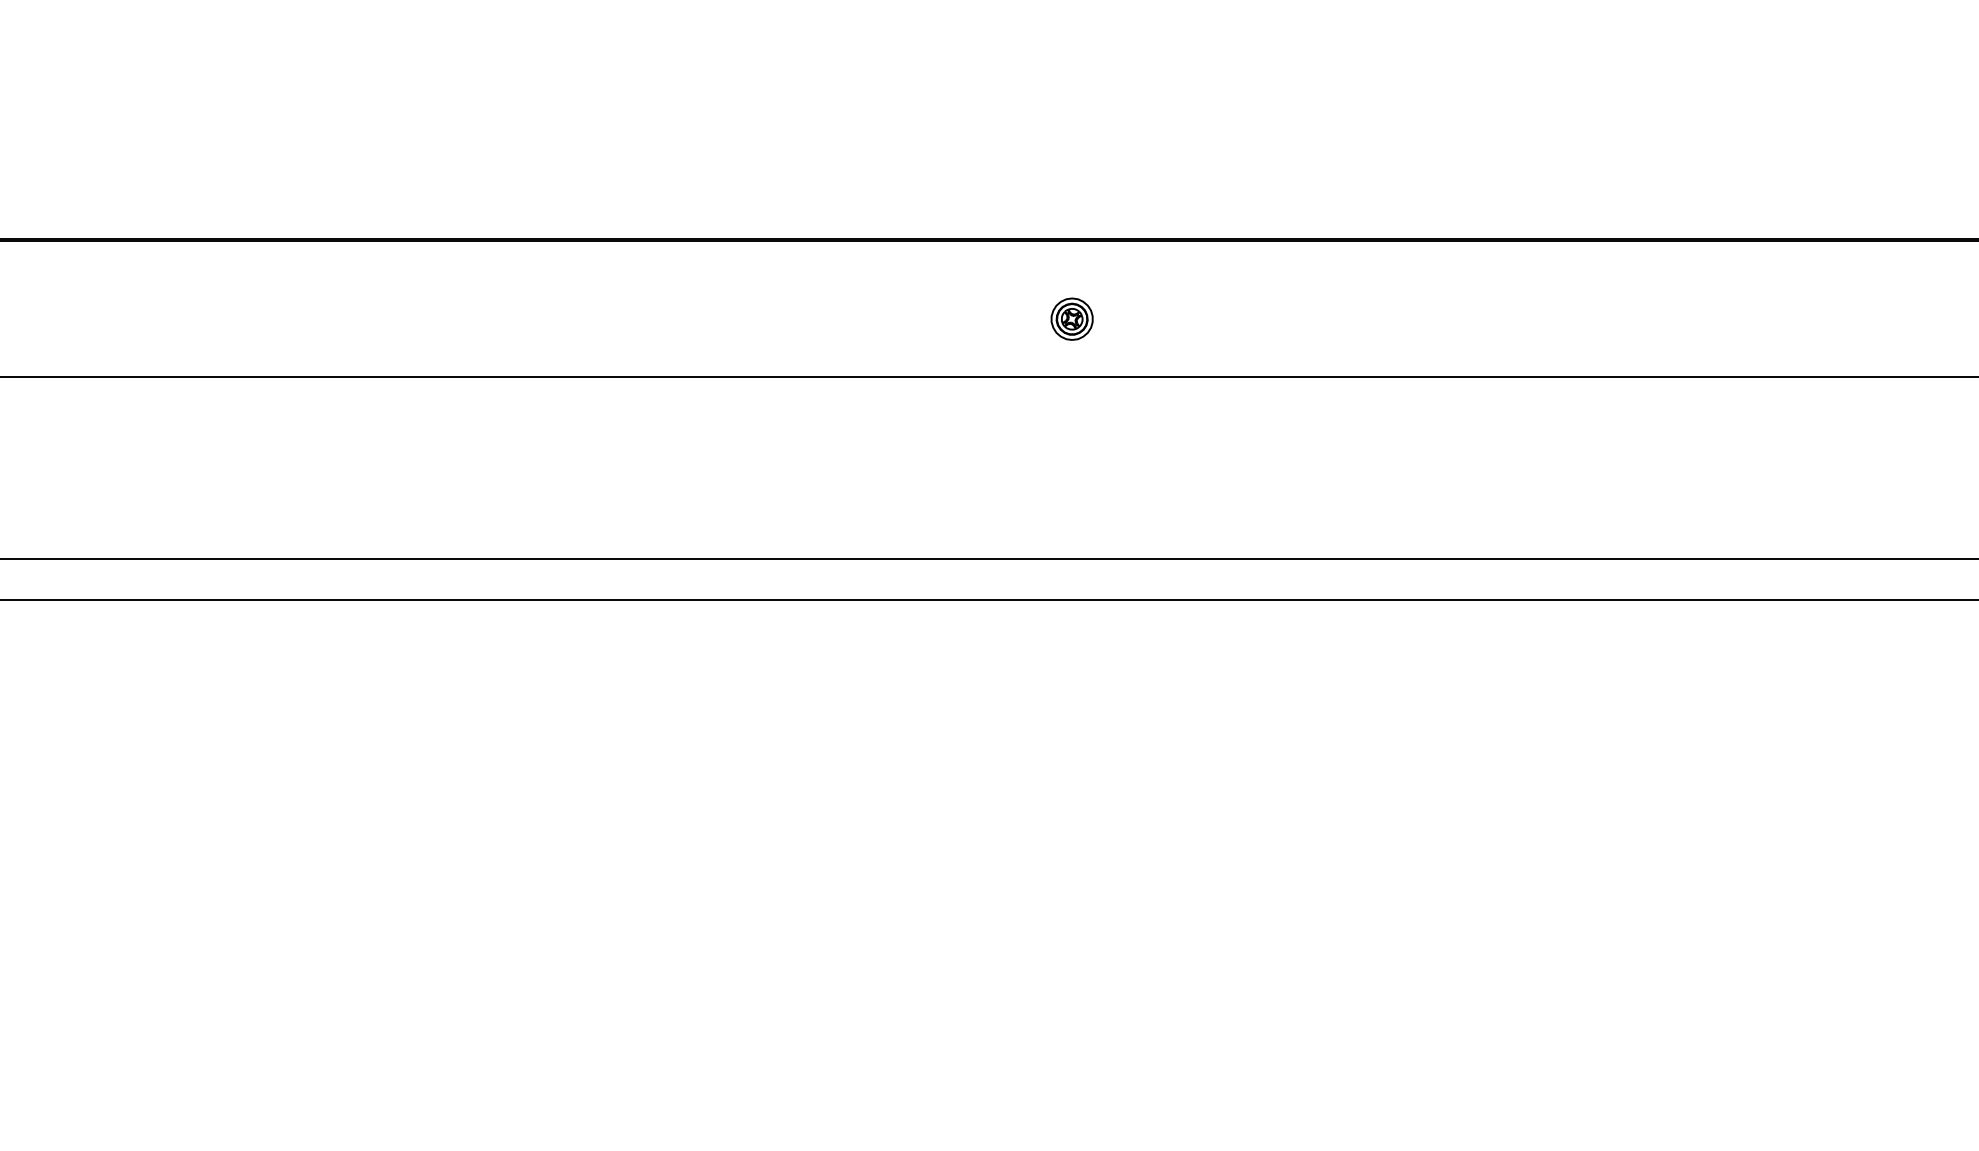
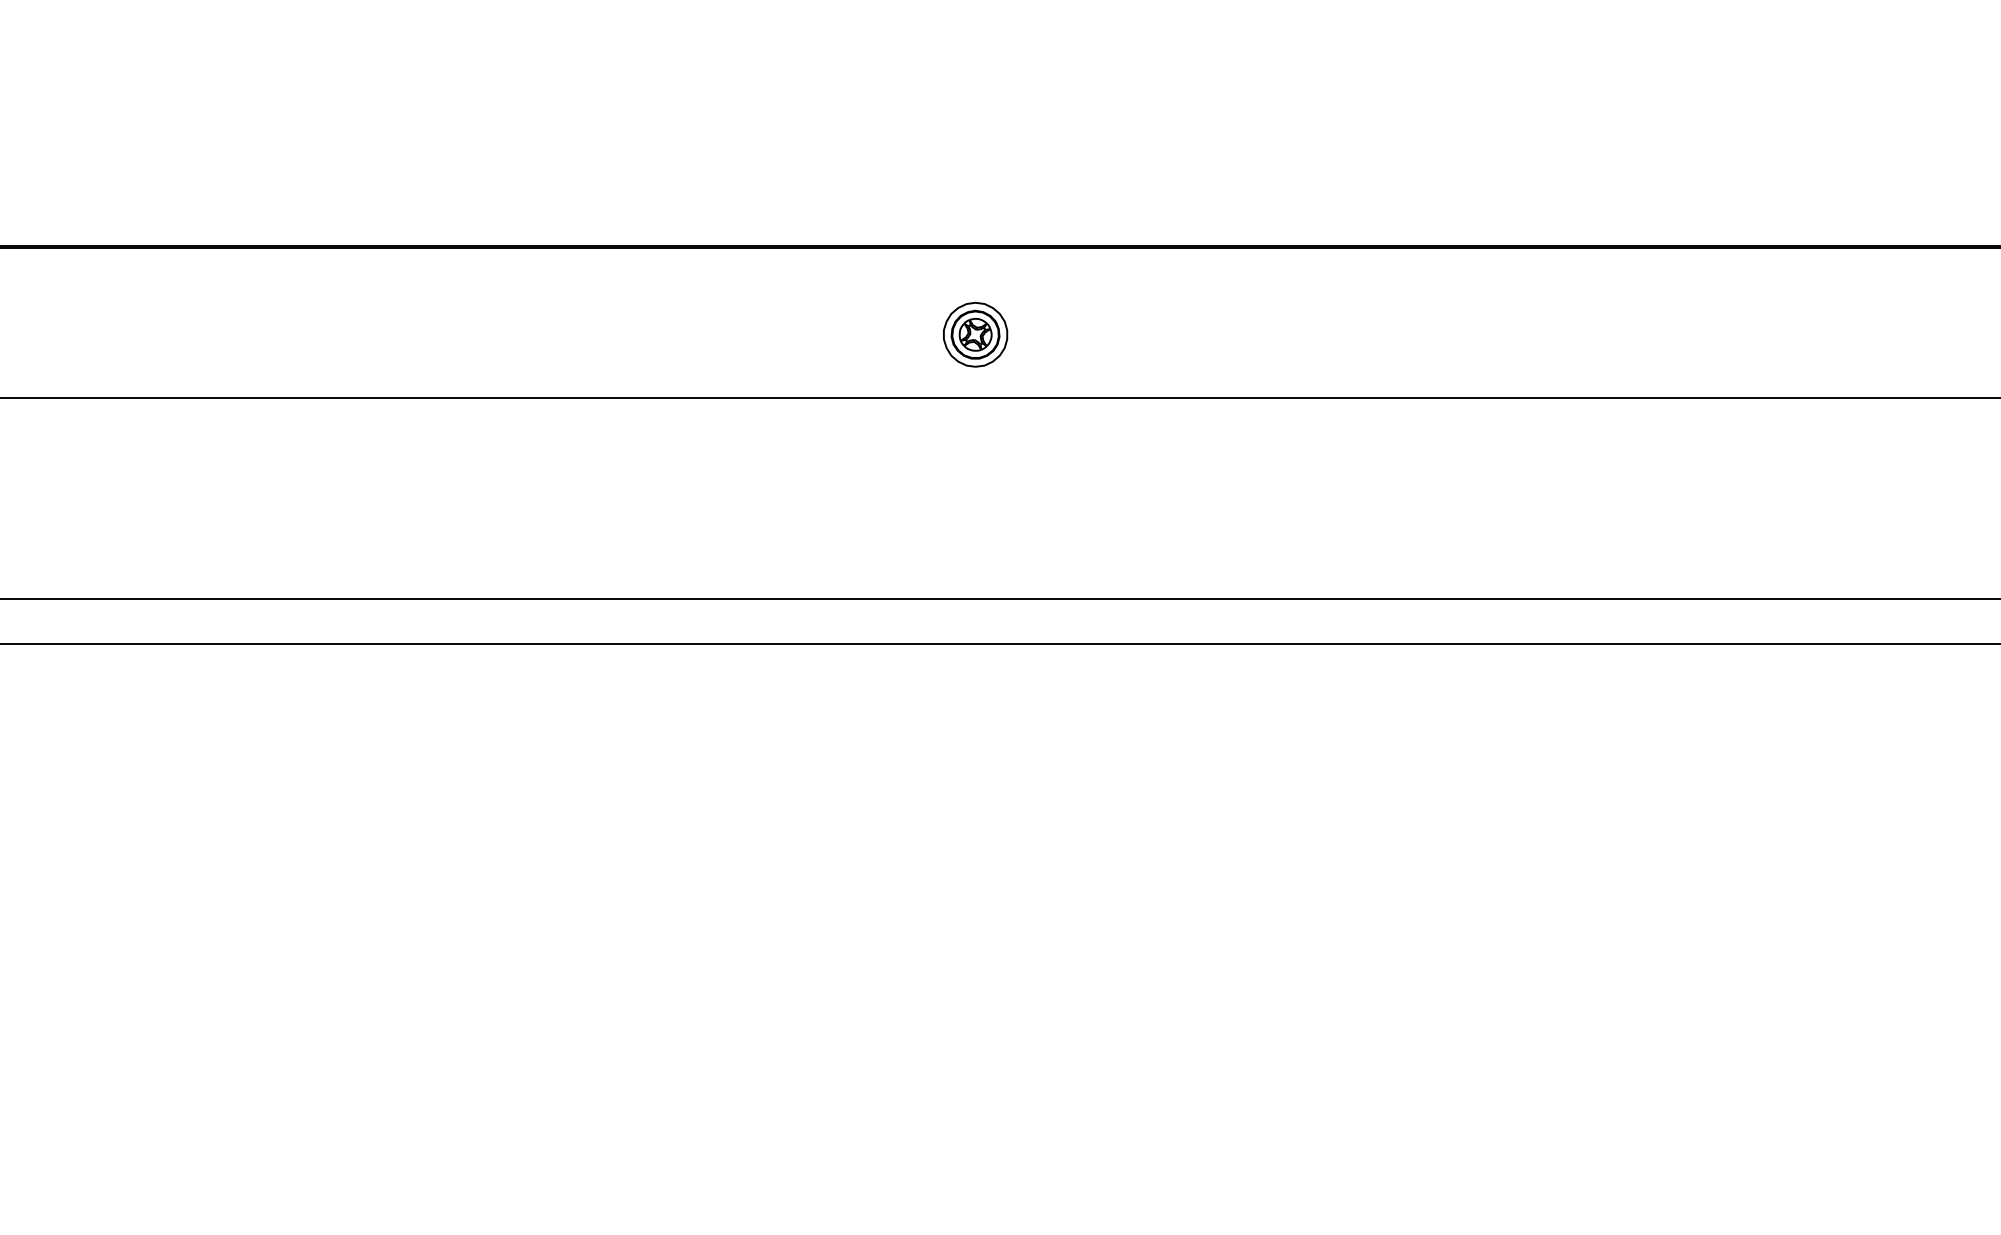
part: (1071, 318) -> (974, 333), size x1.4

